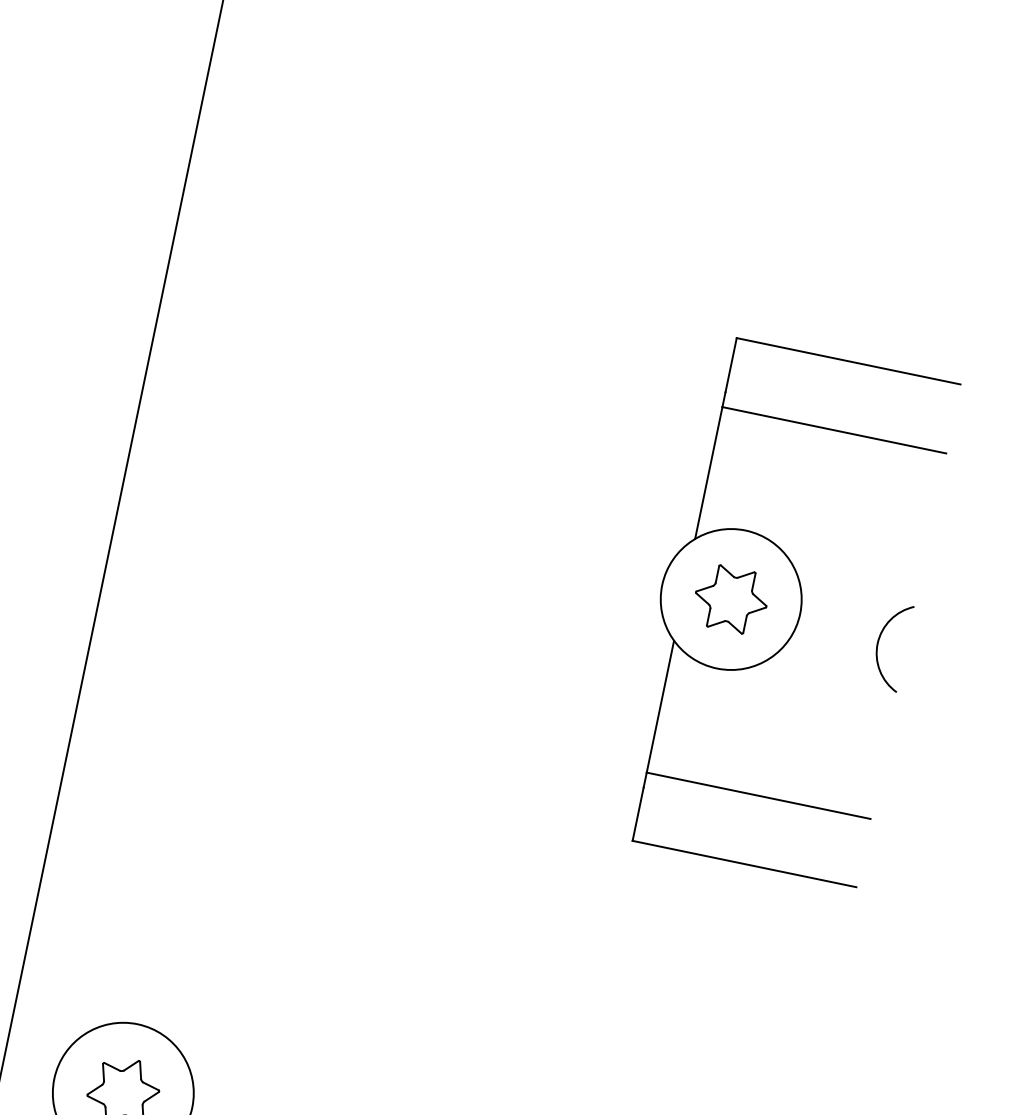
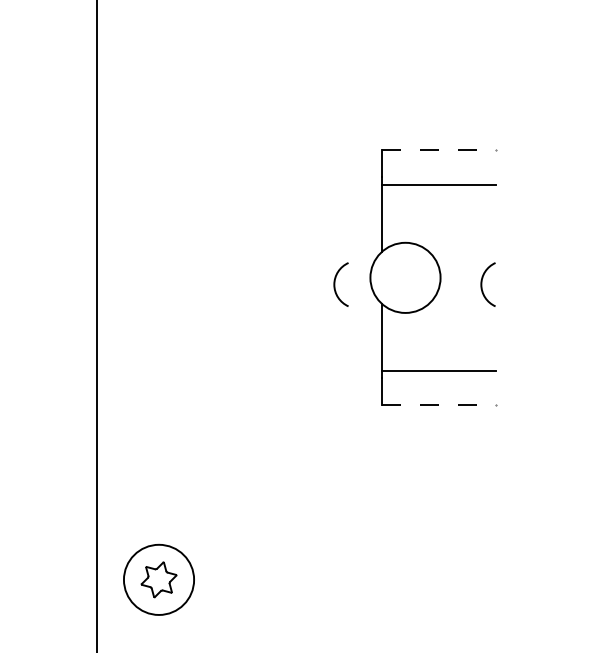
line: (848, 360) -> (438, 149), solid -> dashed
arc: (590, 584) -> (335, 284), added
part: (731, 598) -> (405, 277), removed
line: (744, 864) -> (438, 405), solid -> dashed

